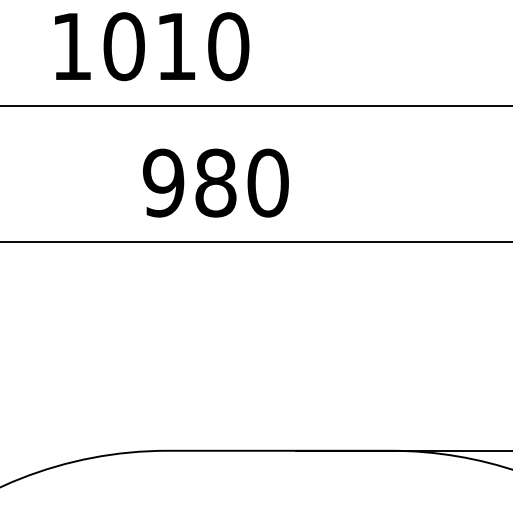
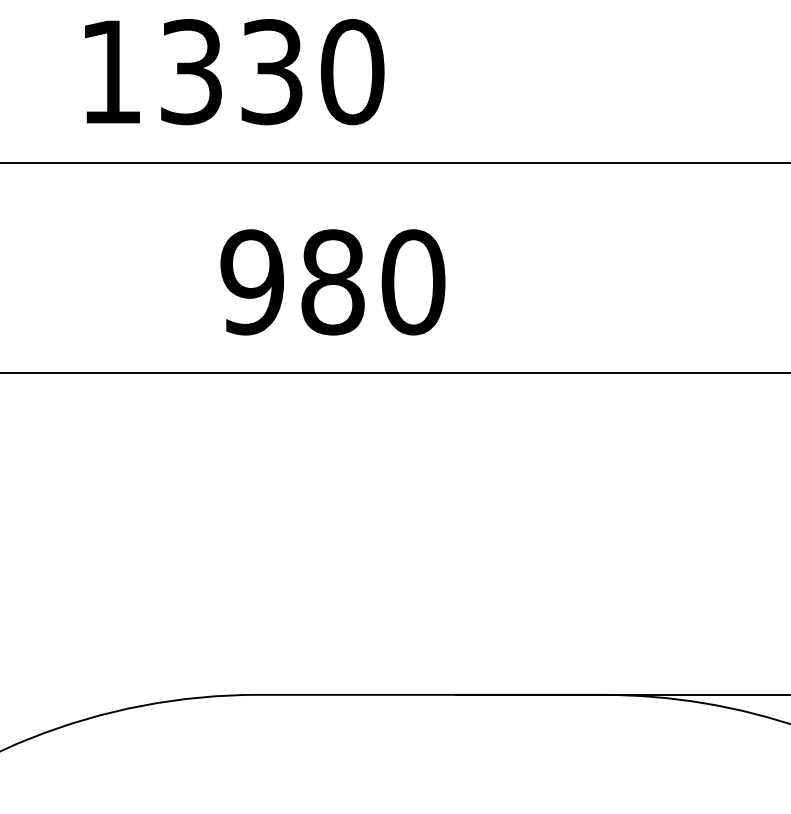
text: (149, 46) -> (230, 71), 1010 -> 1330

